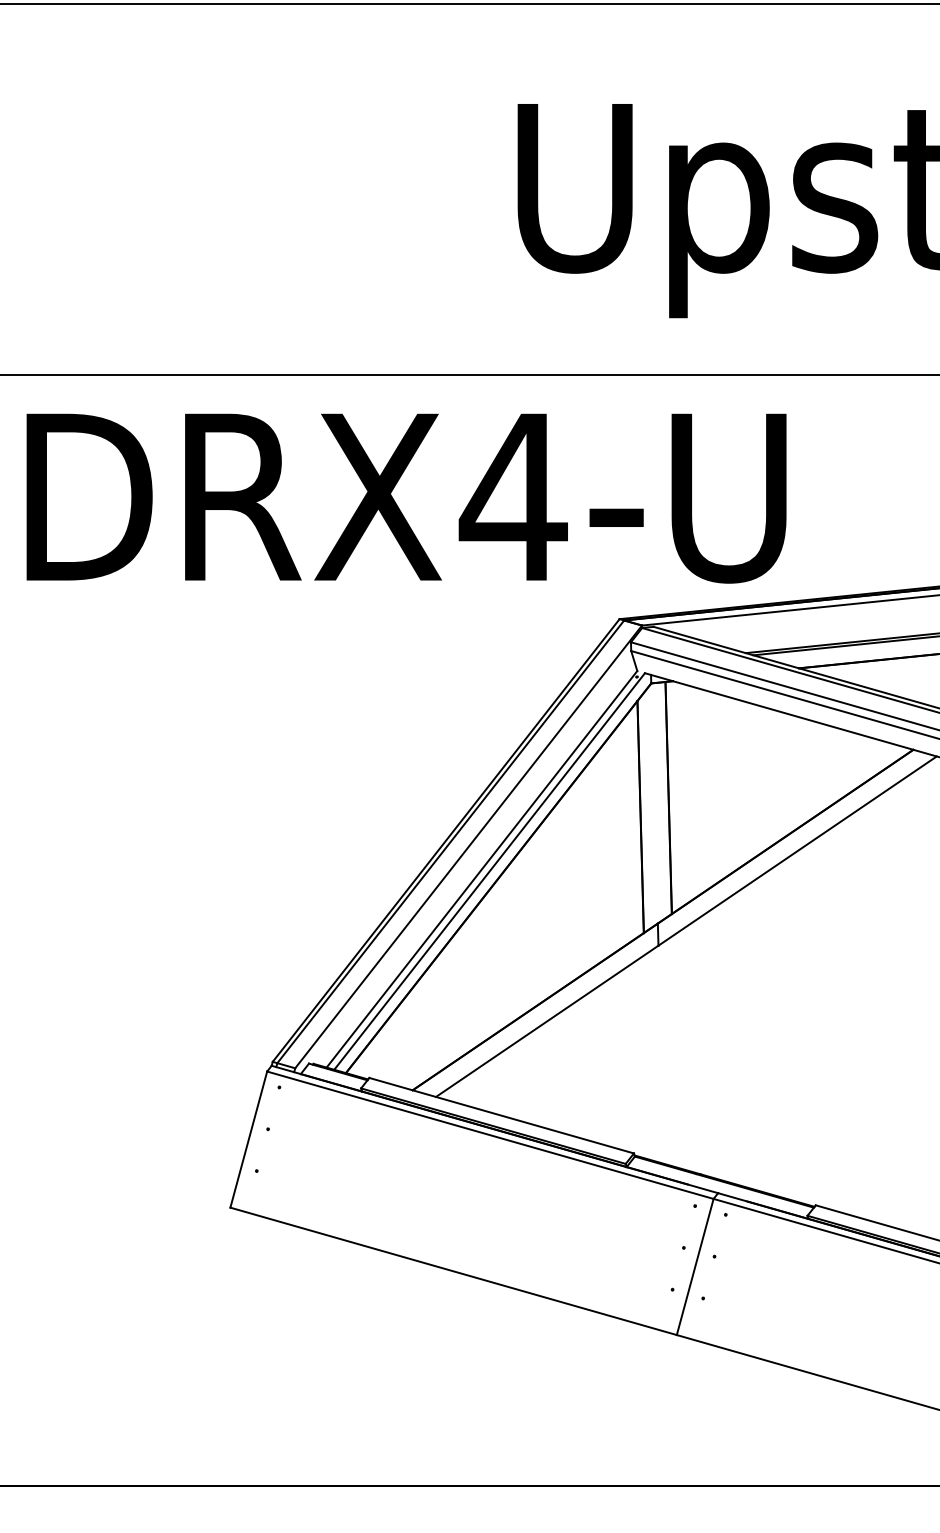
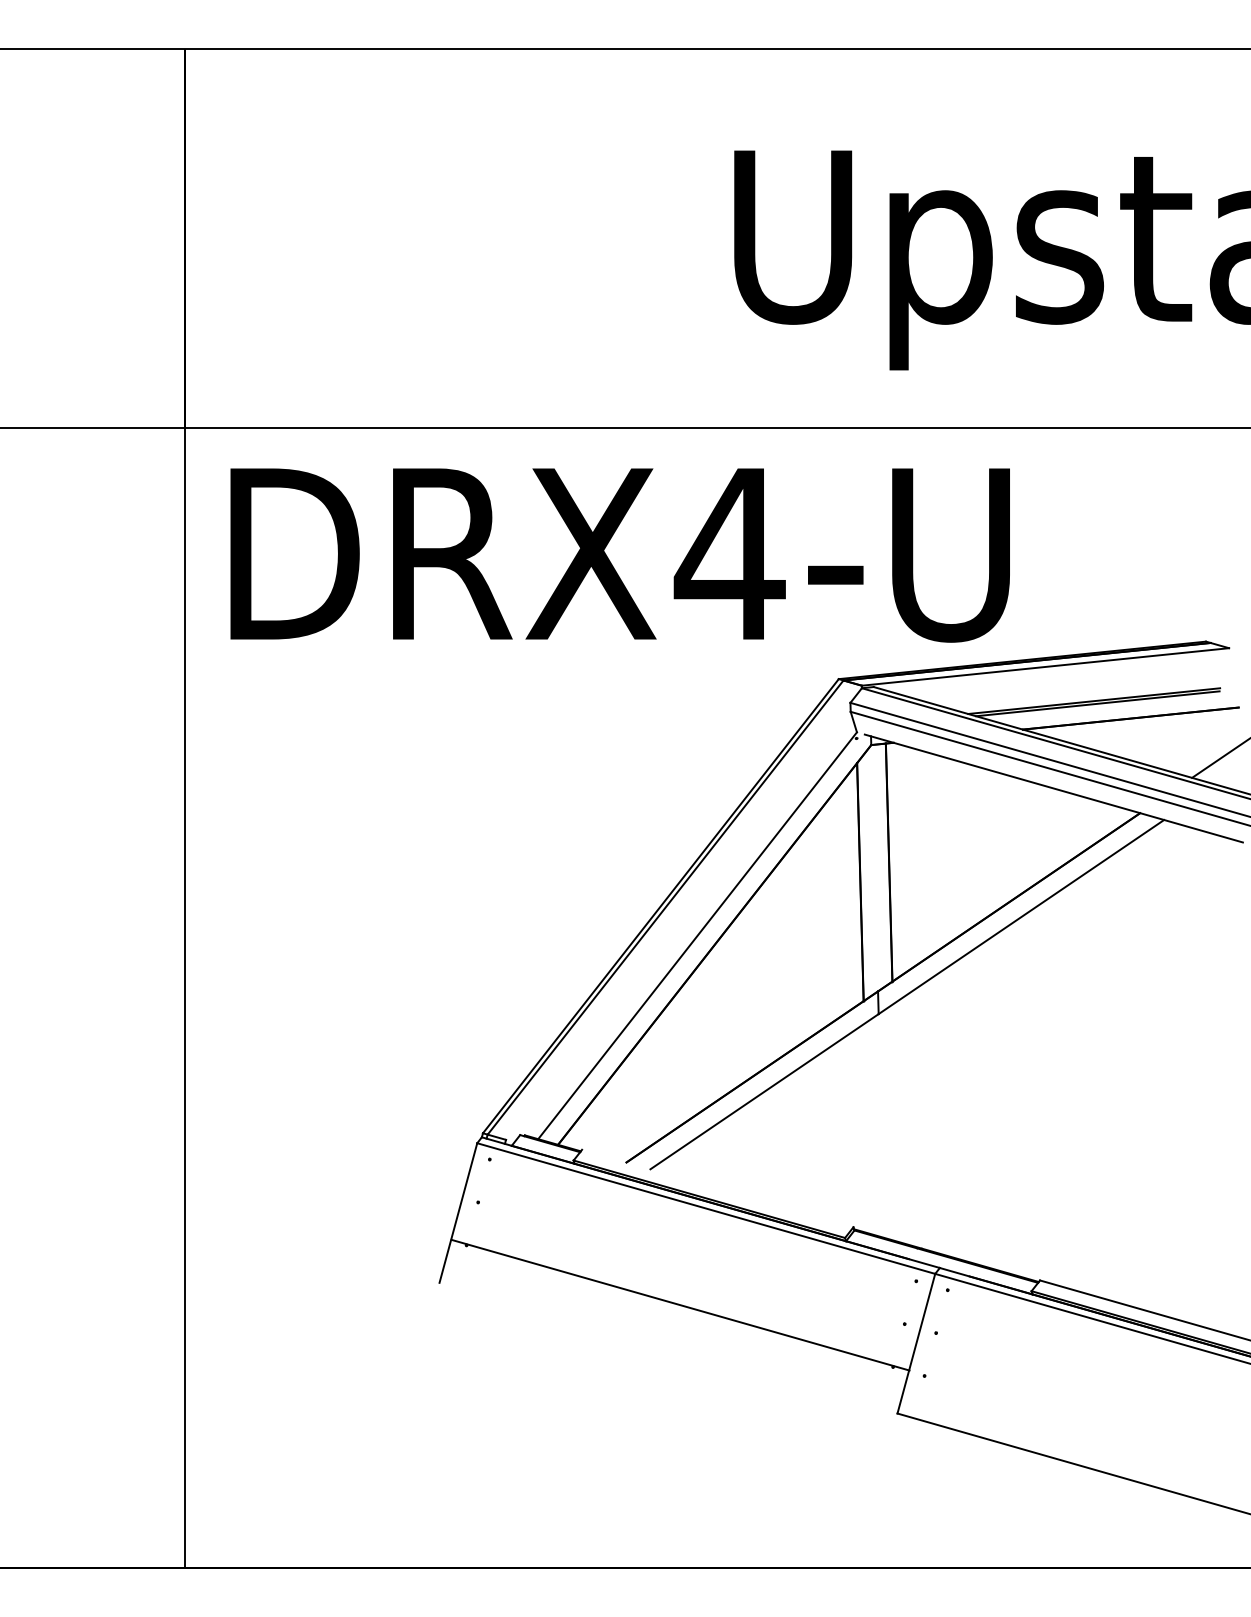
line: (468, 846) -> (683, 912), removed
line: (489, 871) -> (705, 937), removed
line: (501, 1115) -> (717, 1188), removed
line: (453, 1270) -> (680, 1304), moved

